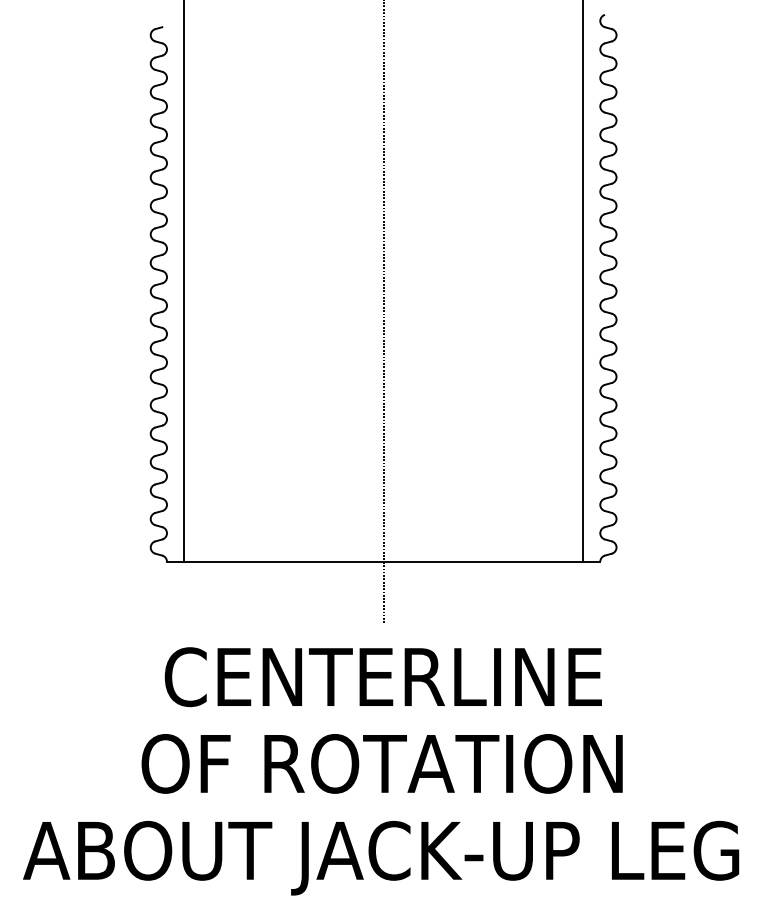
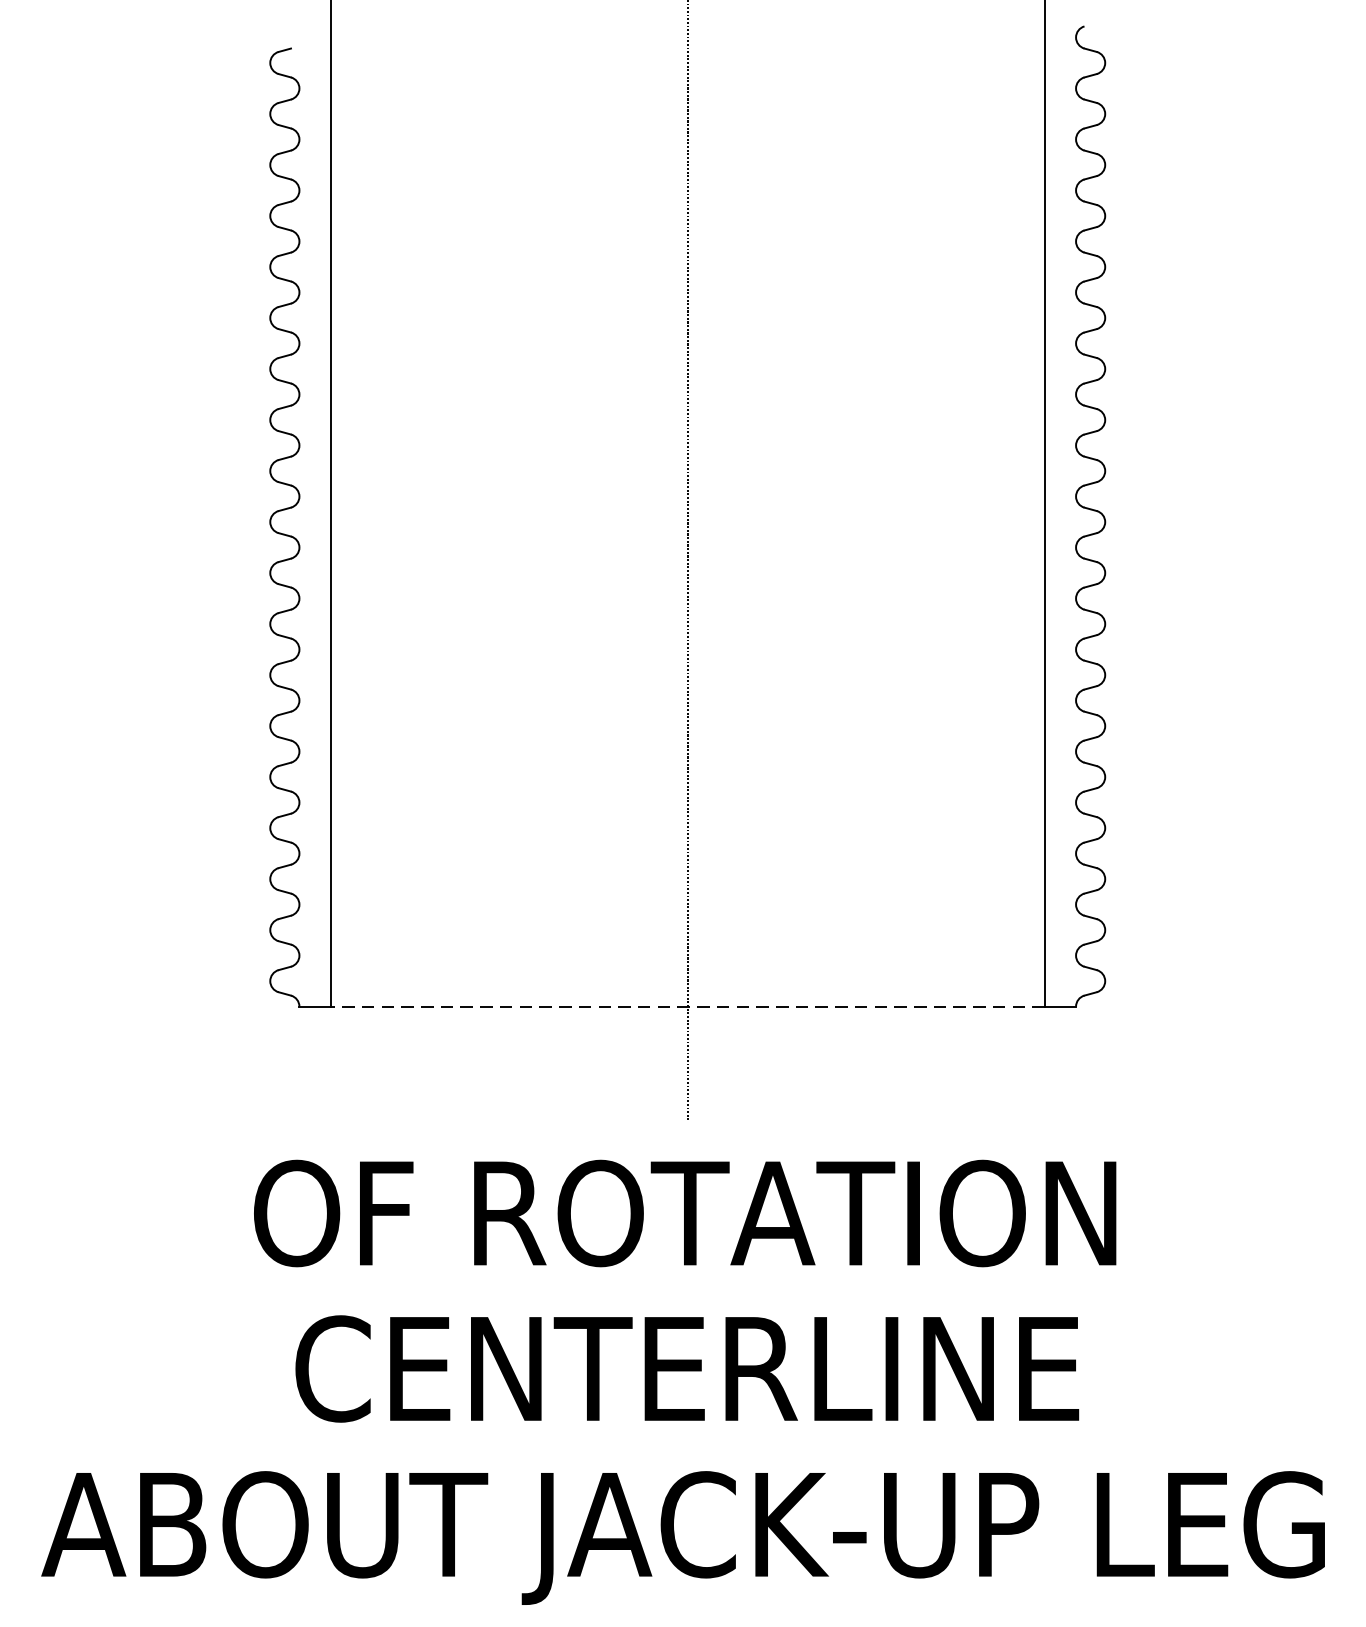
line: (383, 561) -> (687, 1006), solid -> dashed
text: (381, 677) -> (683, 1214), CENTERLINE -> OF ROTATION
text: (381, 763) -> (683, 1368), OF ROTATION -> CENTERLINE

